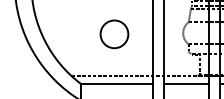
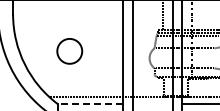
circle: (114, 34) -> (69, 51), moved
line: (116, 84) -> (89, 104), solid -> dashed
line: (186, 84) -> (152, 104), removed

